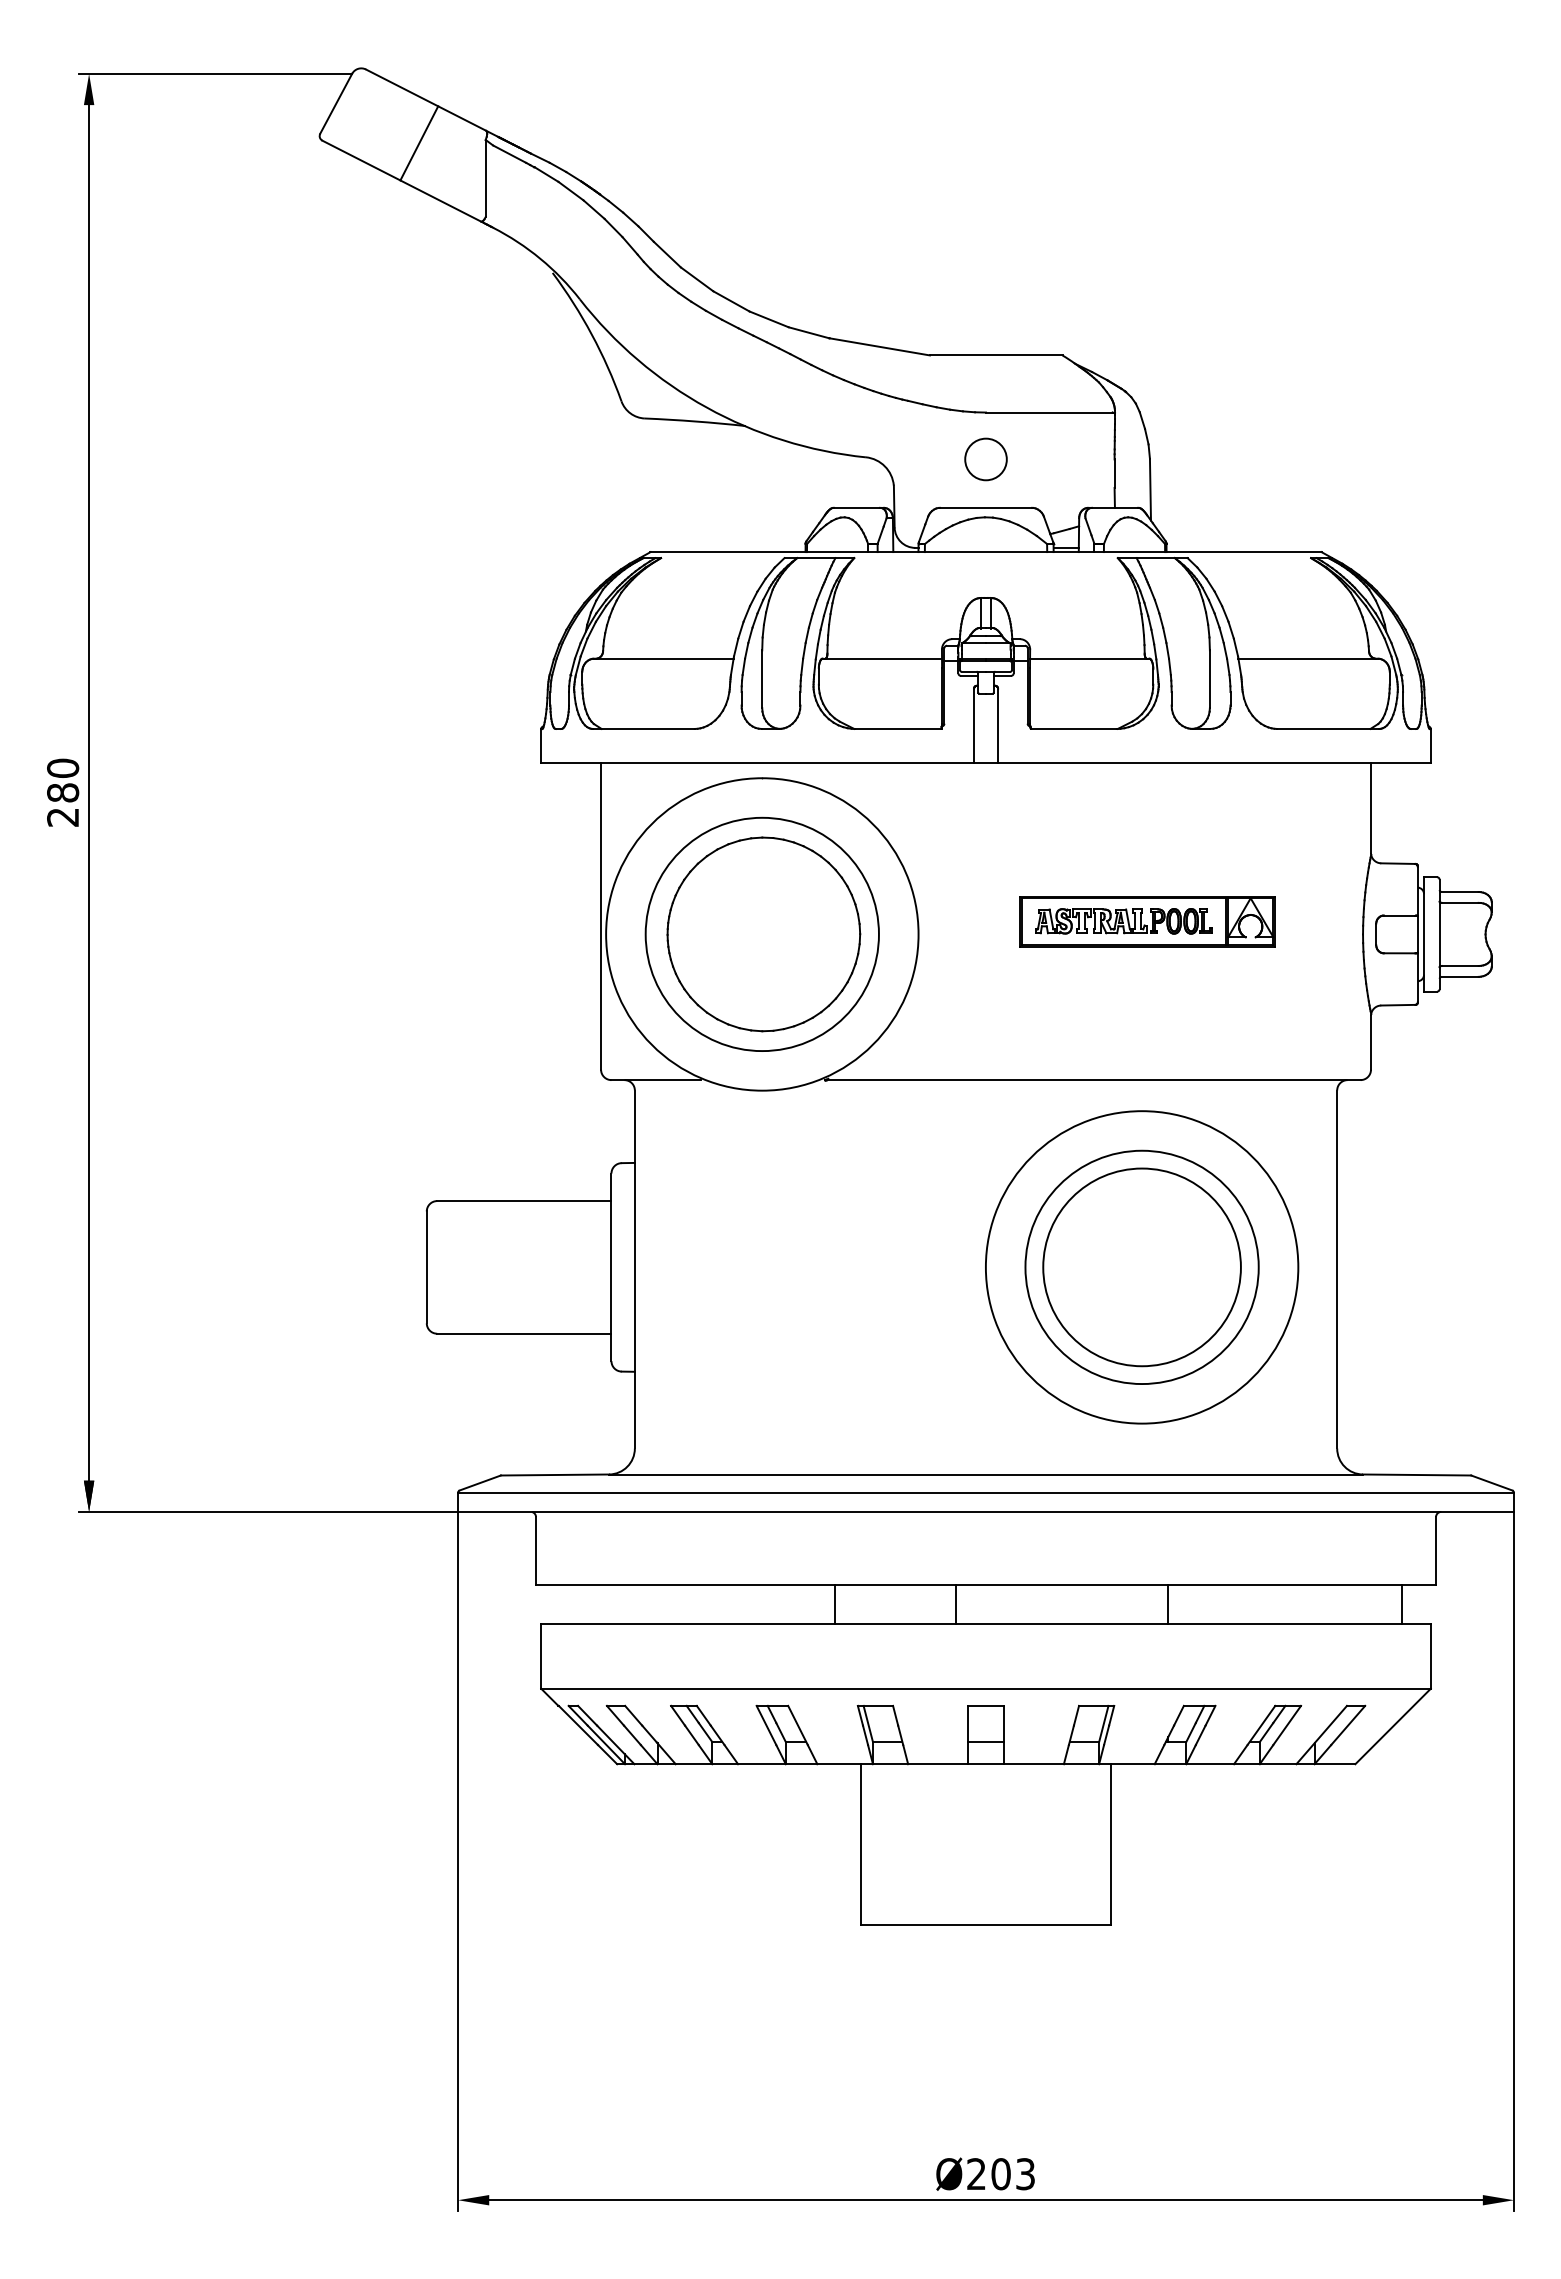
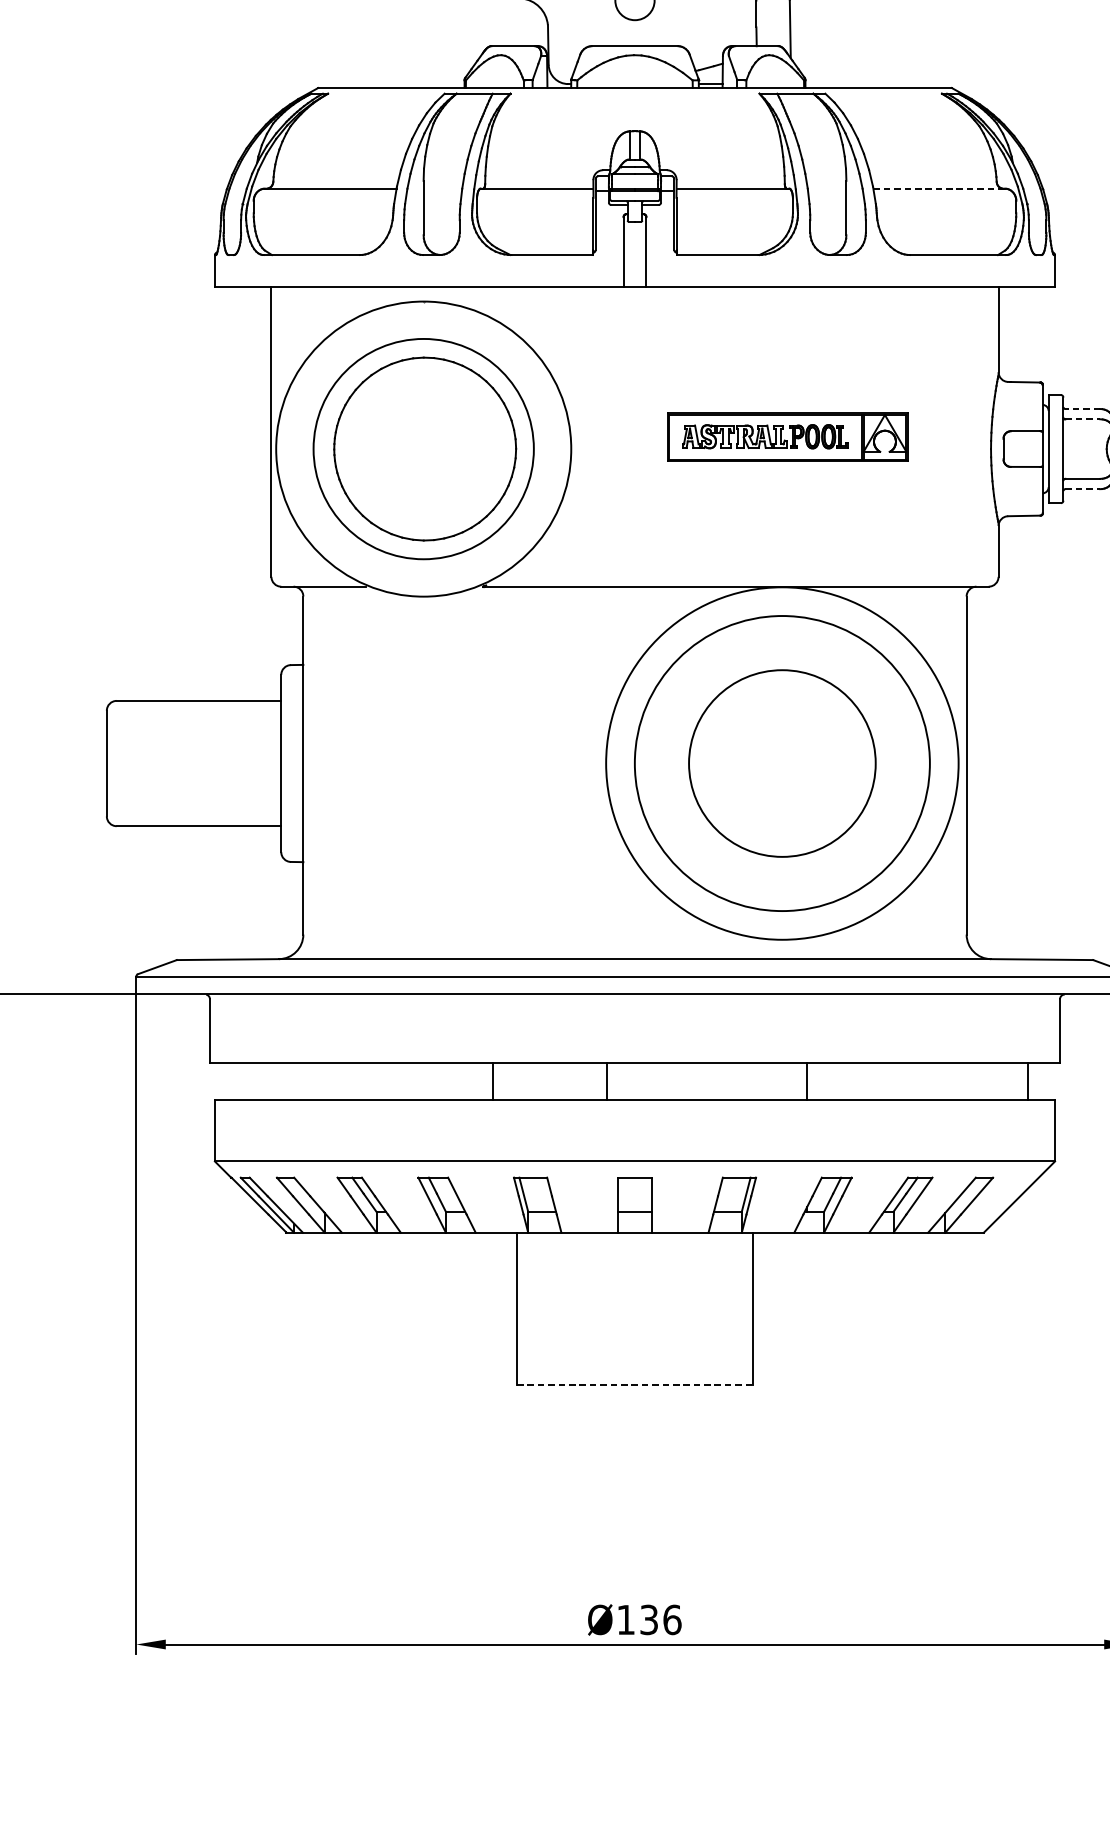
line: (1307, 658) -> (938, 188), solid -> dashed
line: (1459, 892) -> (1082, 409), solid -> dashed
line: (1460, 902) -> (1083, 418), solid -> dashed
line: (1460, 976) -> (1083, 488), solid -> dashed
circle: (1141, 1267) -> (781, 763), size x1.6
line: (986, 1925) -> (635, 1385), solid -> dashed
text: (1001, 2174) -> (649, 1620), Ø203 -> Ø136

